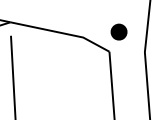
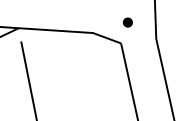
part: (118, 31) -> (127, 22), size x0.6

